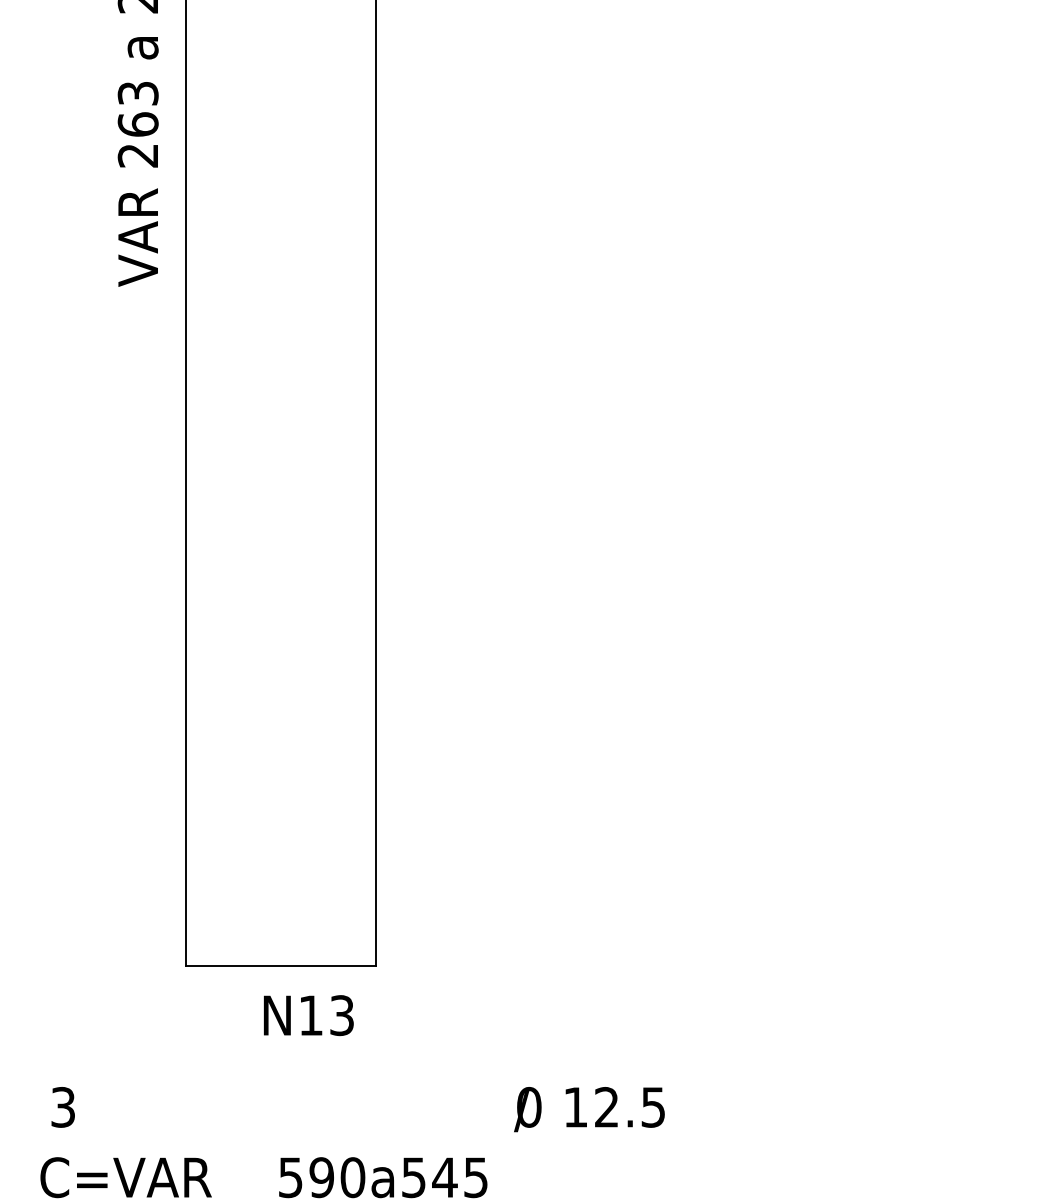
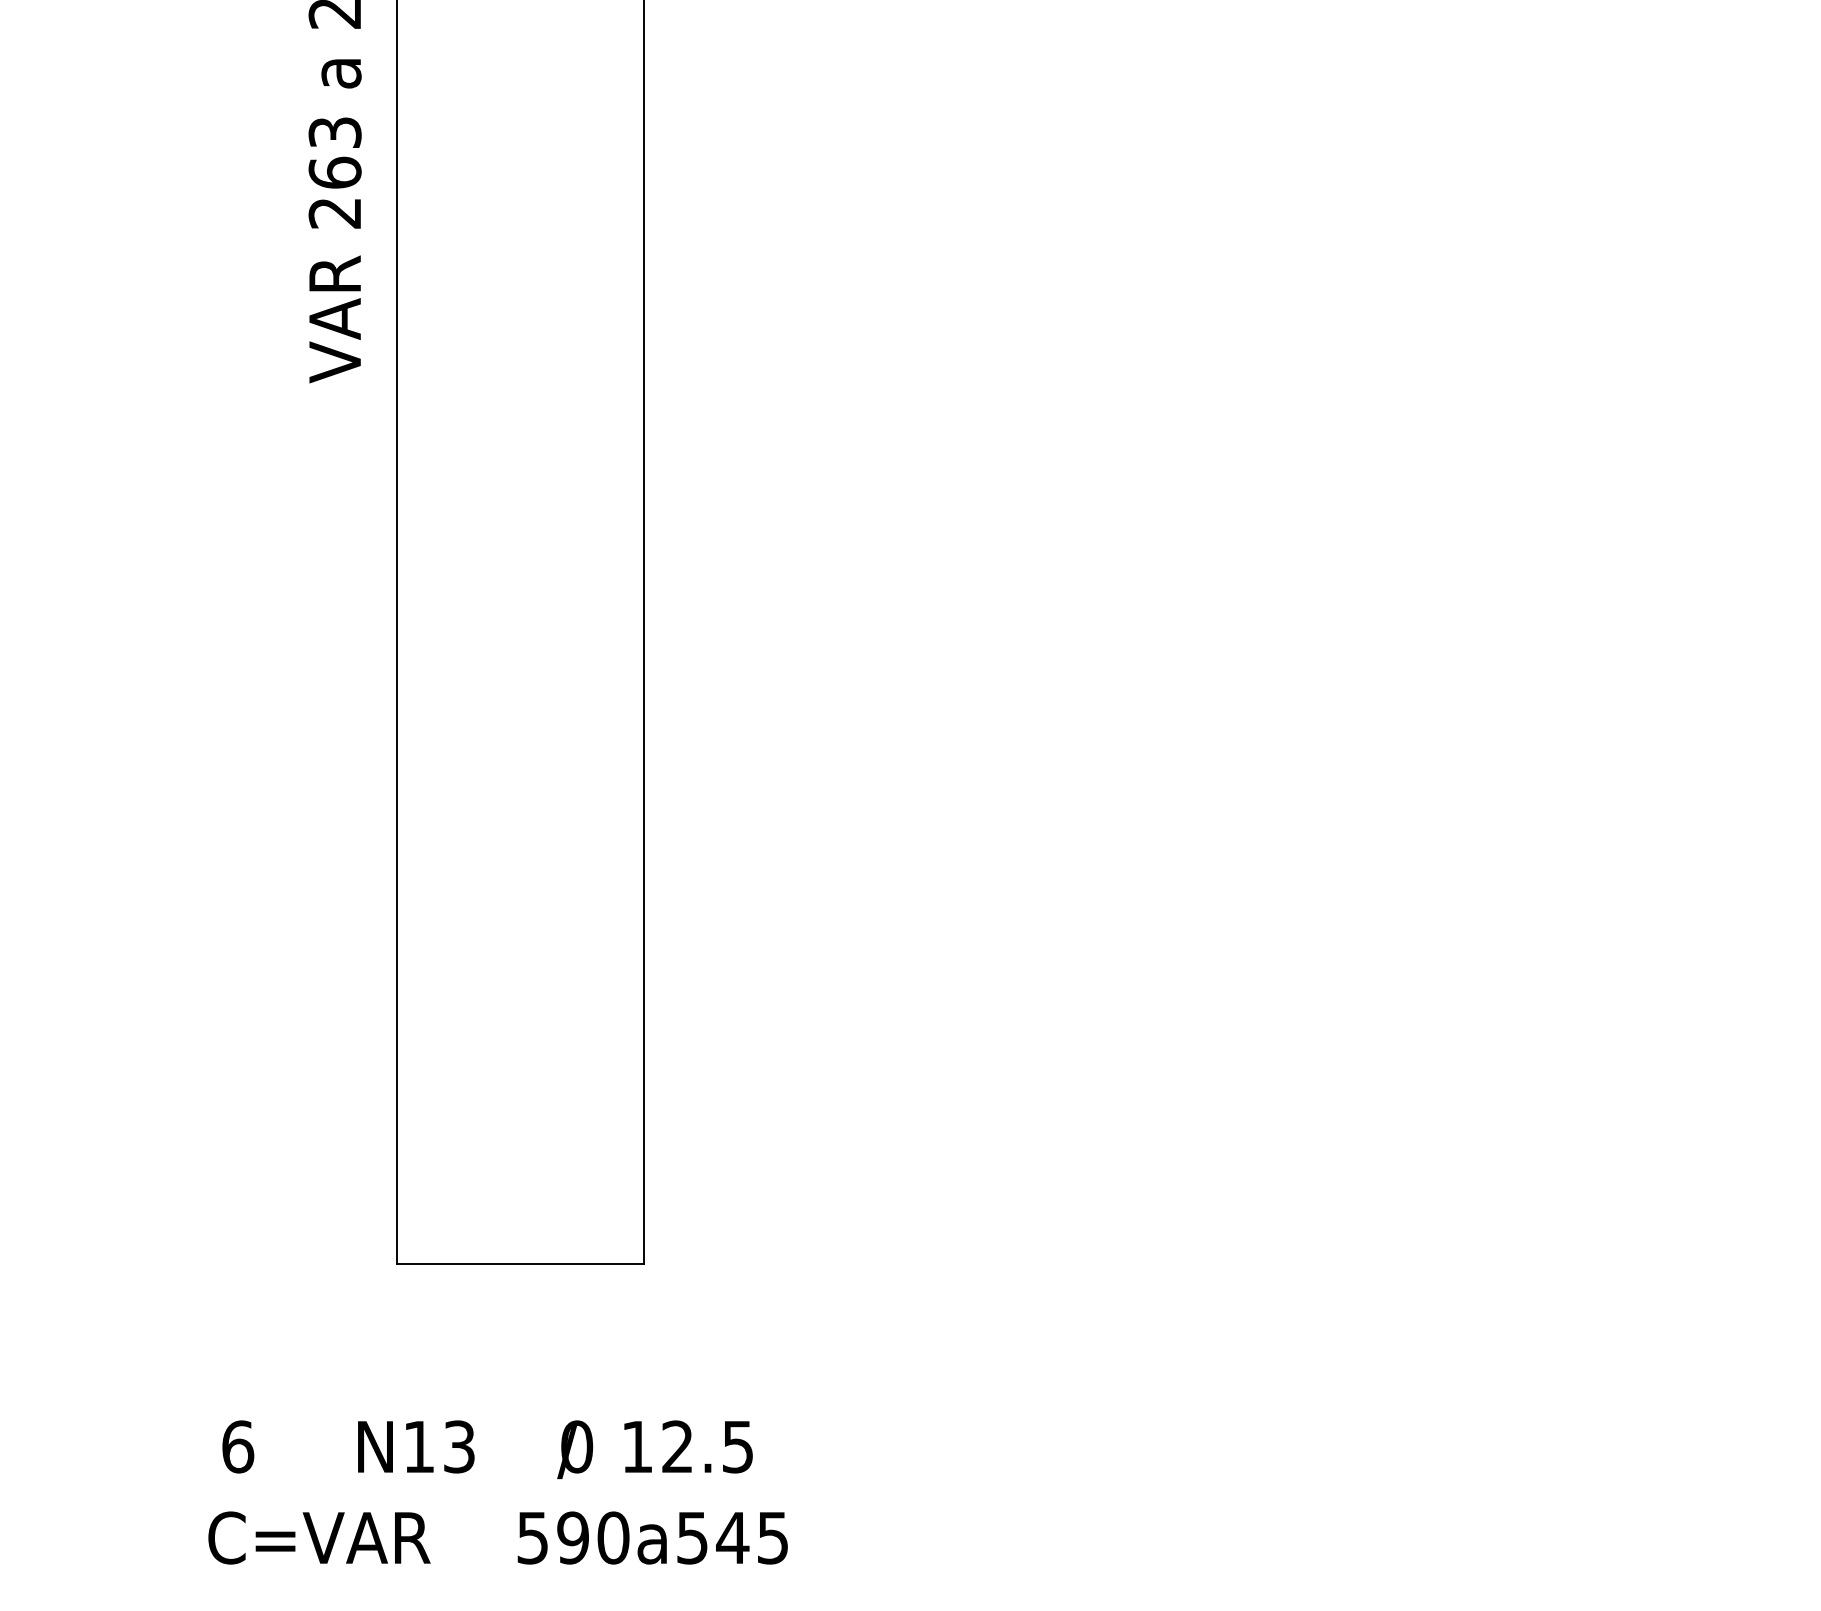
text: (308, 1015) -> (416, 1446), moved
text: (63, 1107) -> (238, 1446), 3 -> 6
text: (589, 1109) -> (654, 1449), moved

